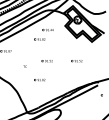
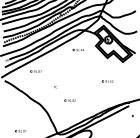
part: (39, 39) -> (69, 59), removed
line: (47, 60) -> (77, 80), removed

